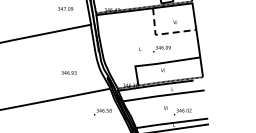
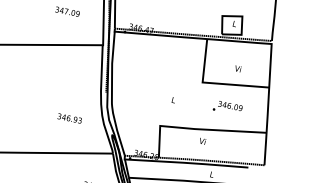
line: (162, 34) -> (213, 84), dashed -> solid
text: (161, 49) -> (227, 108), moved
text: (68, 72) -> (69, 117), moved

